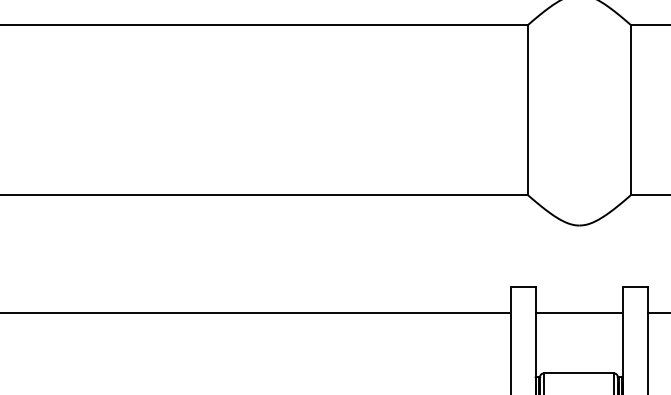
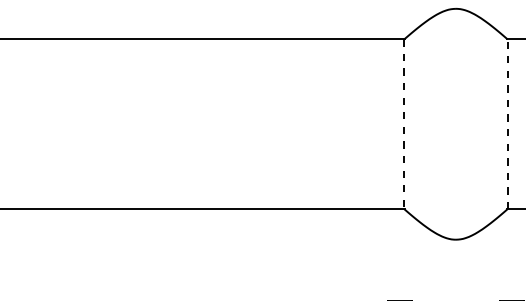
line: (630, 109) -> (507, 123), solid -> dashed
line: (527, 110) -> (404, 124), solid -> dashed

